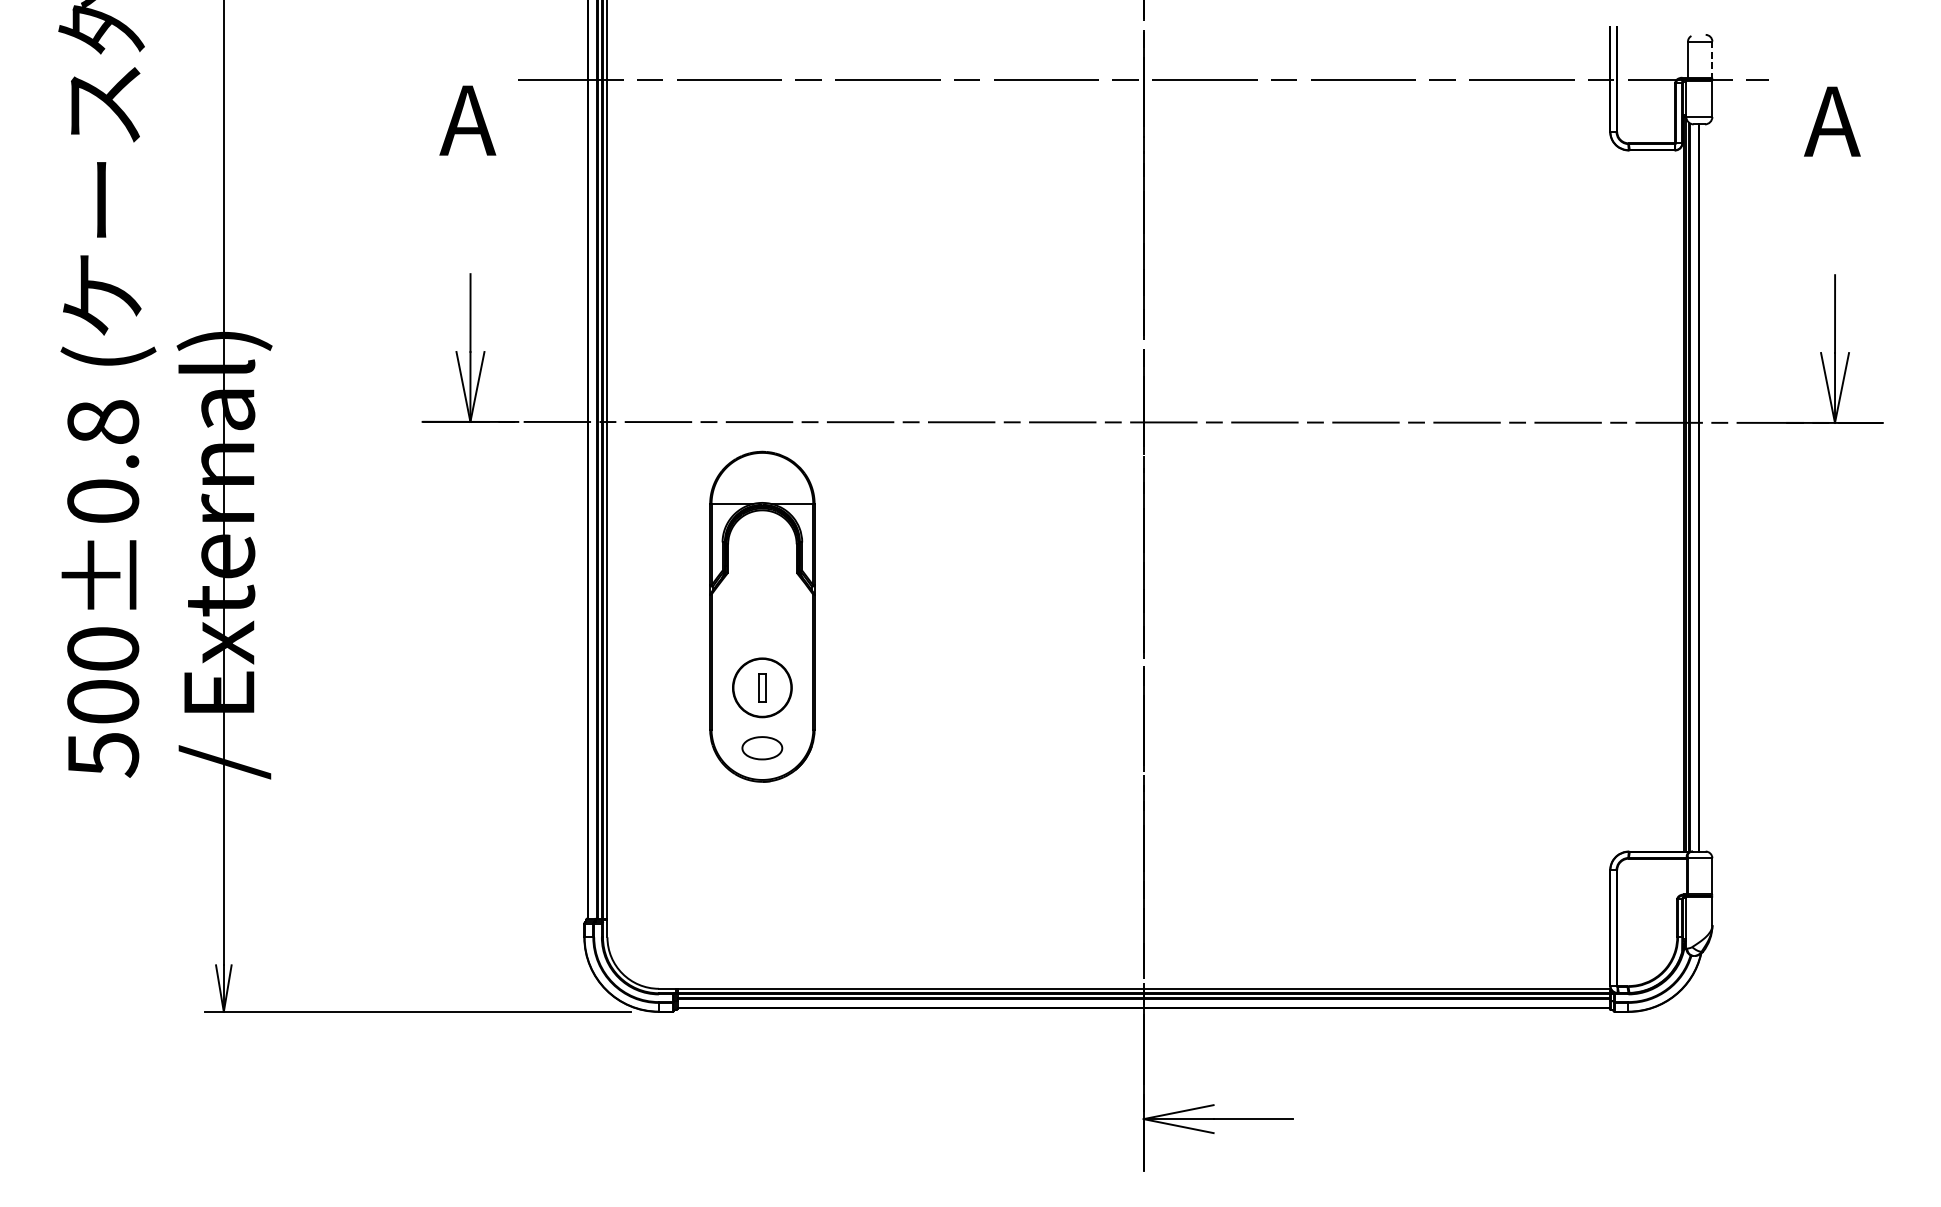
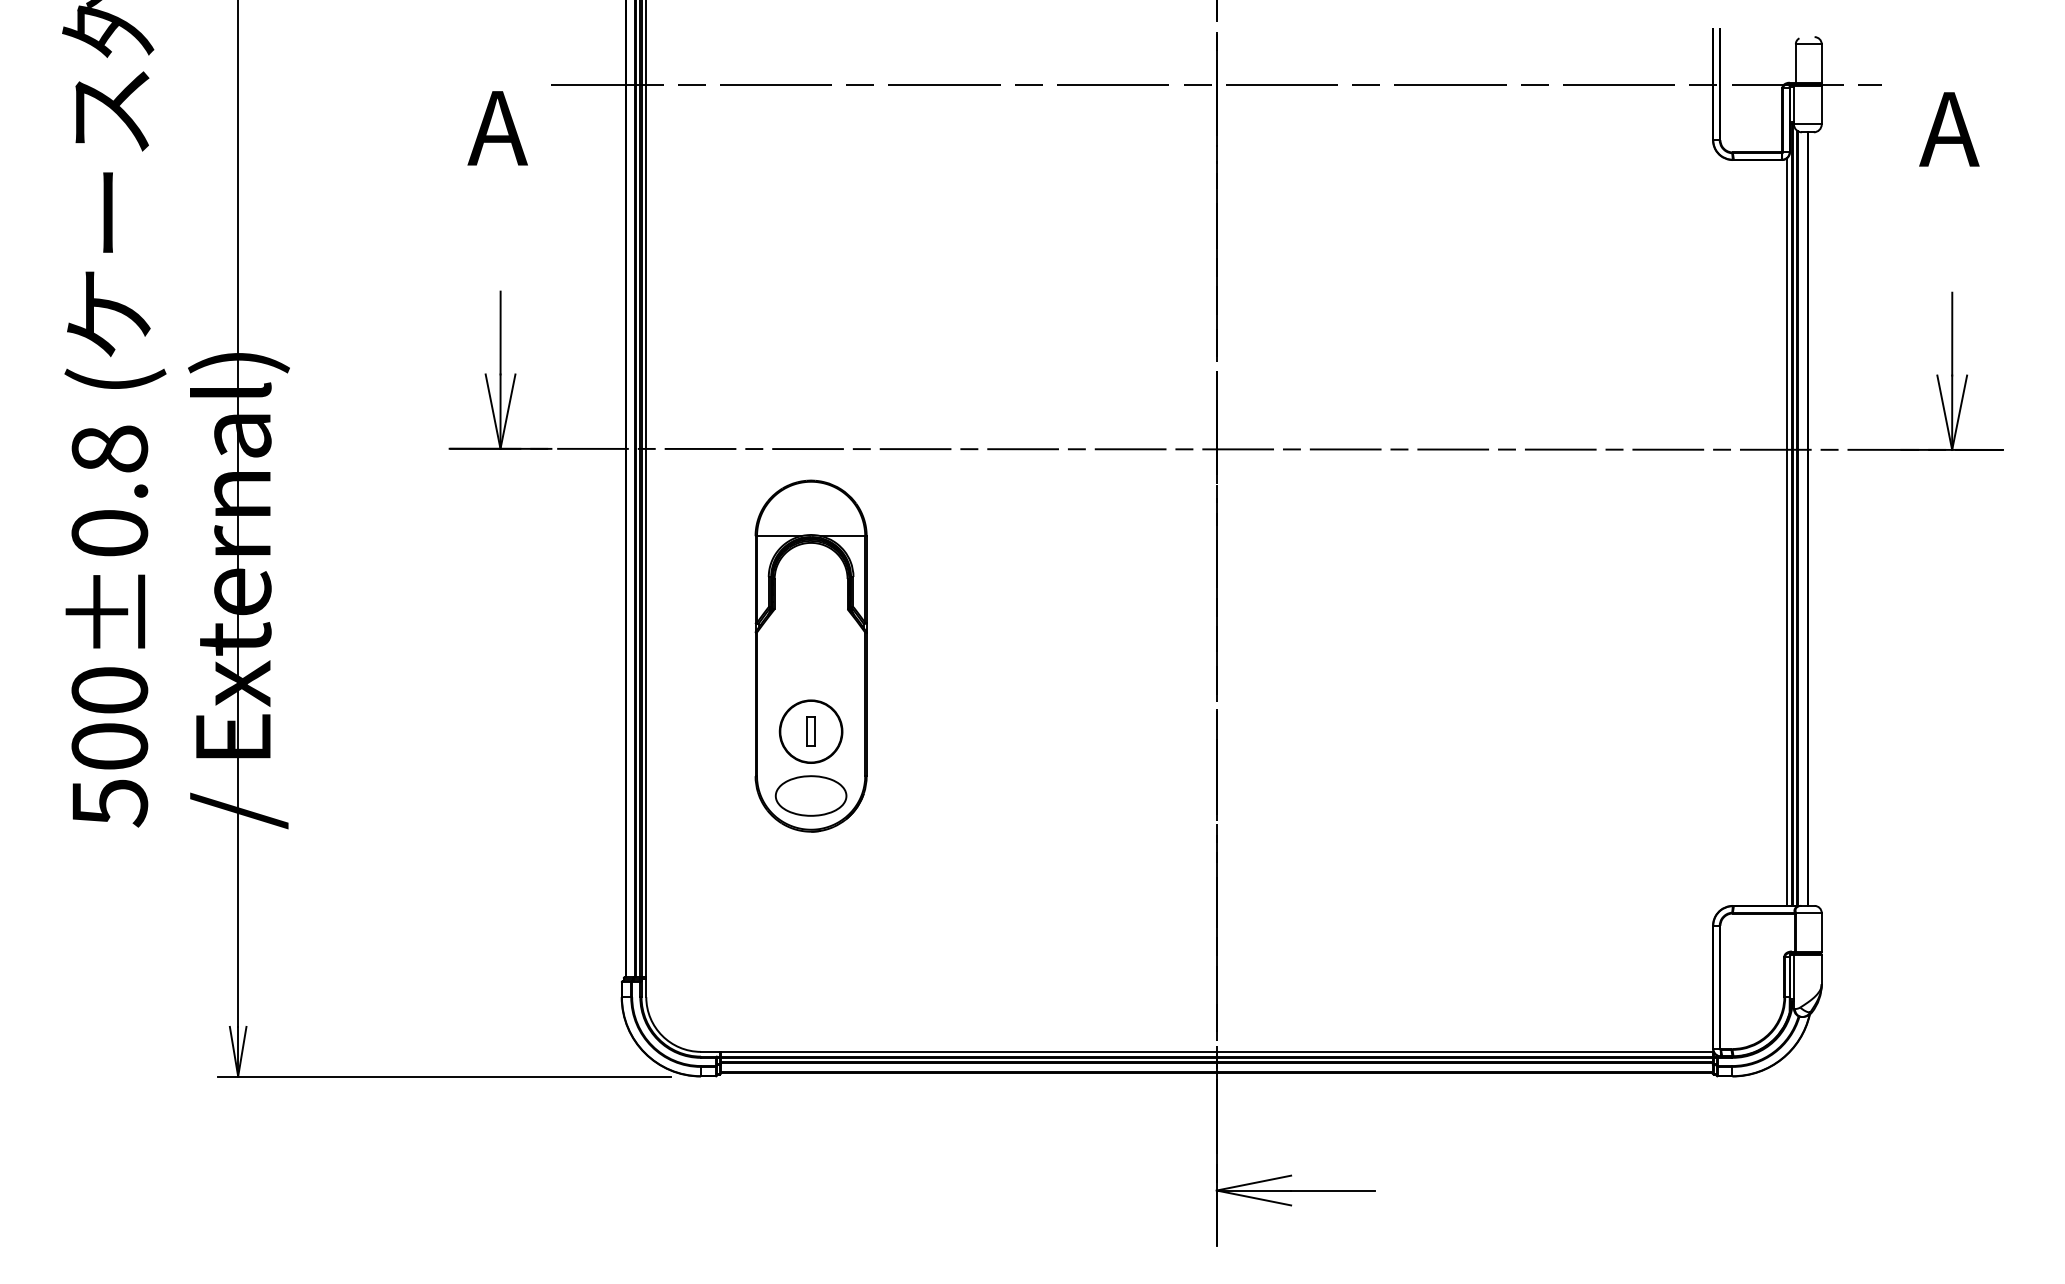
line: (1712, 59) -> (1821, 63), dashed -> solid
line: (1680, 499) -> (1787, 531), added
part: (761, 747) -> (810, 795), size x1.67

